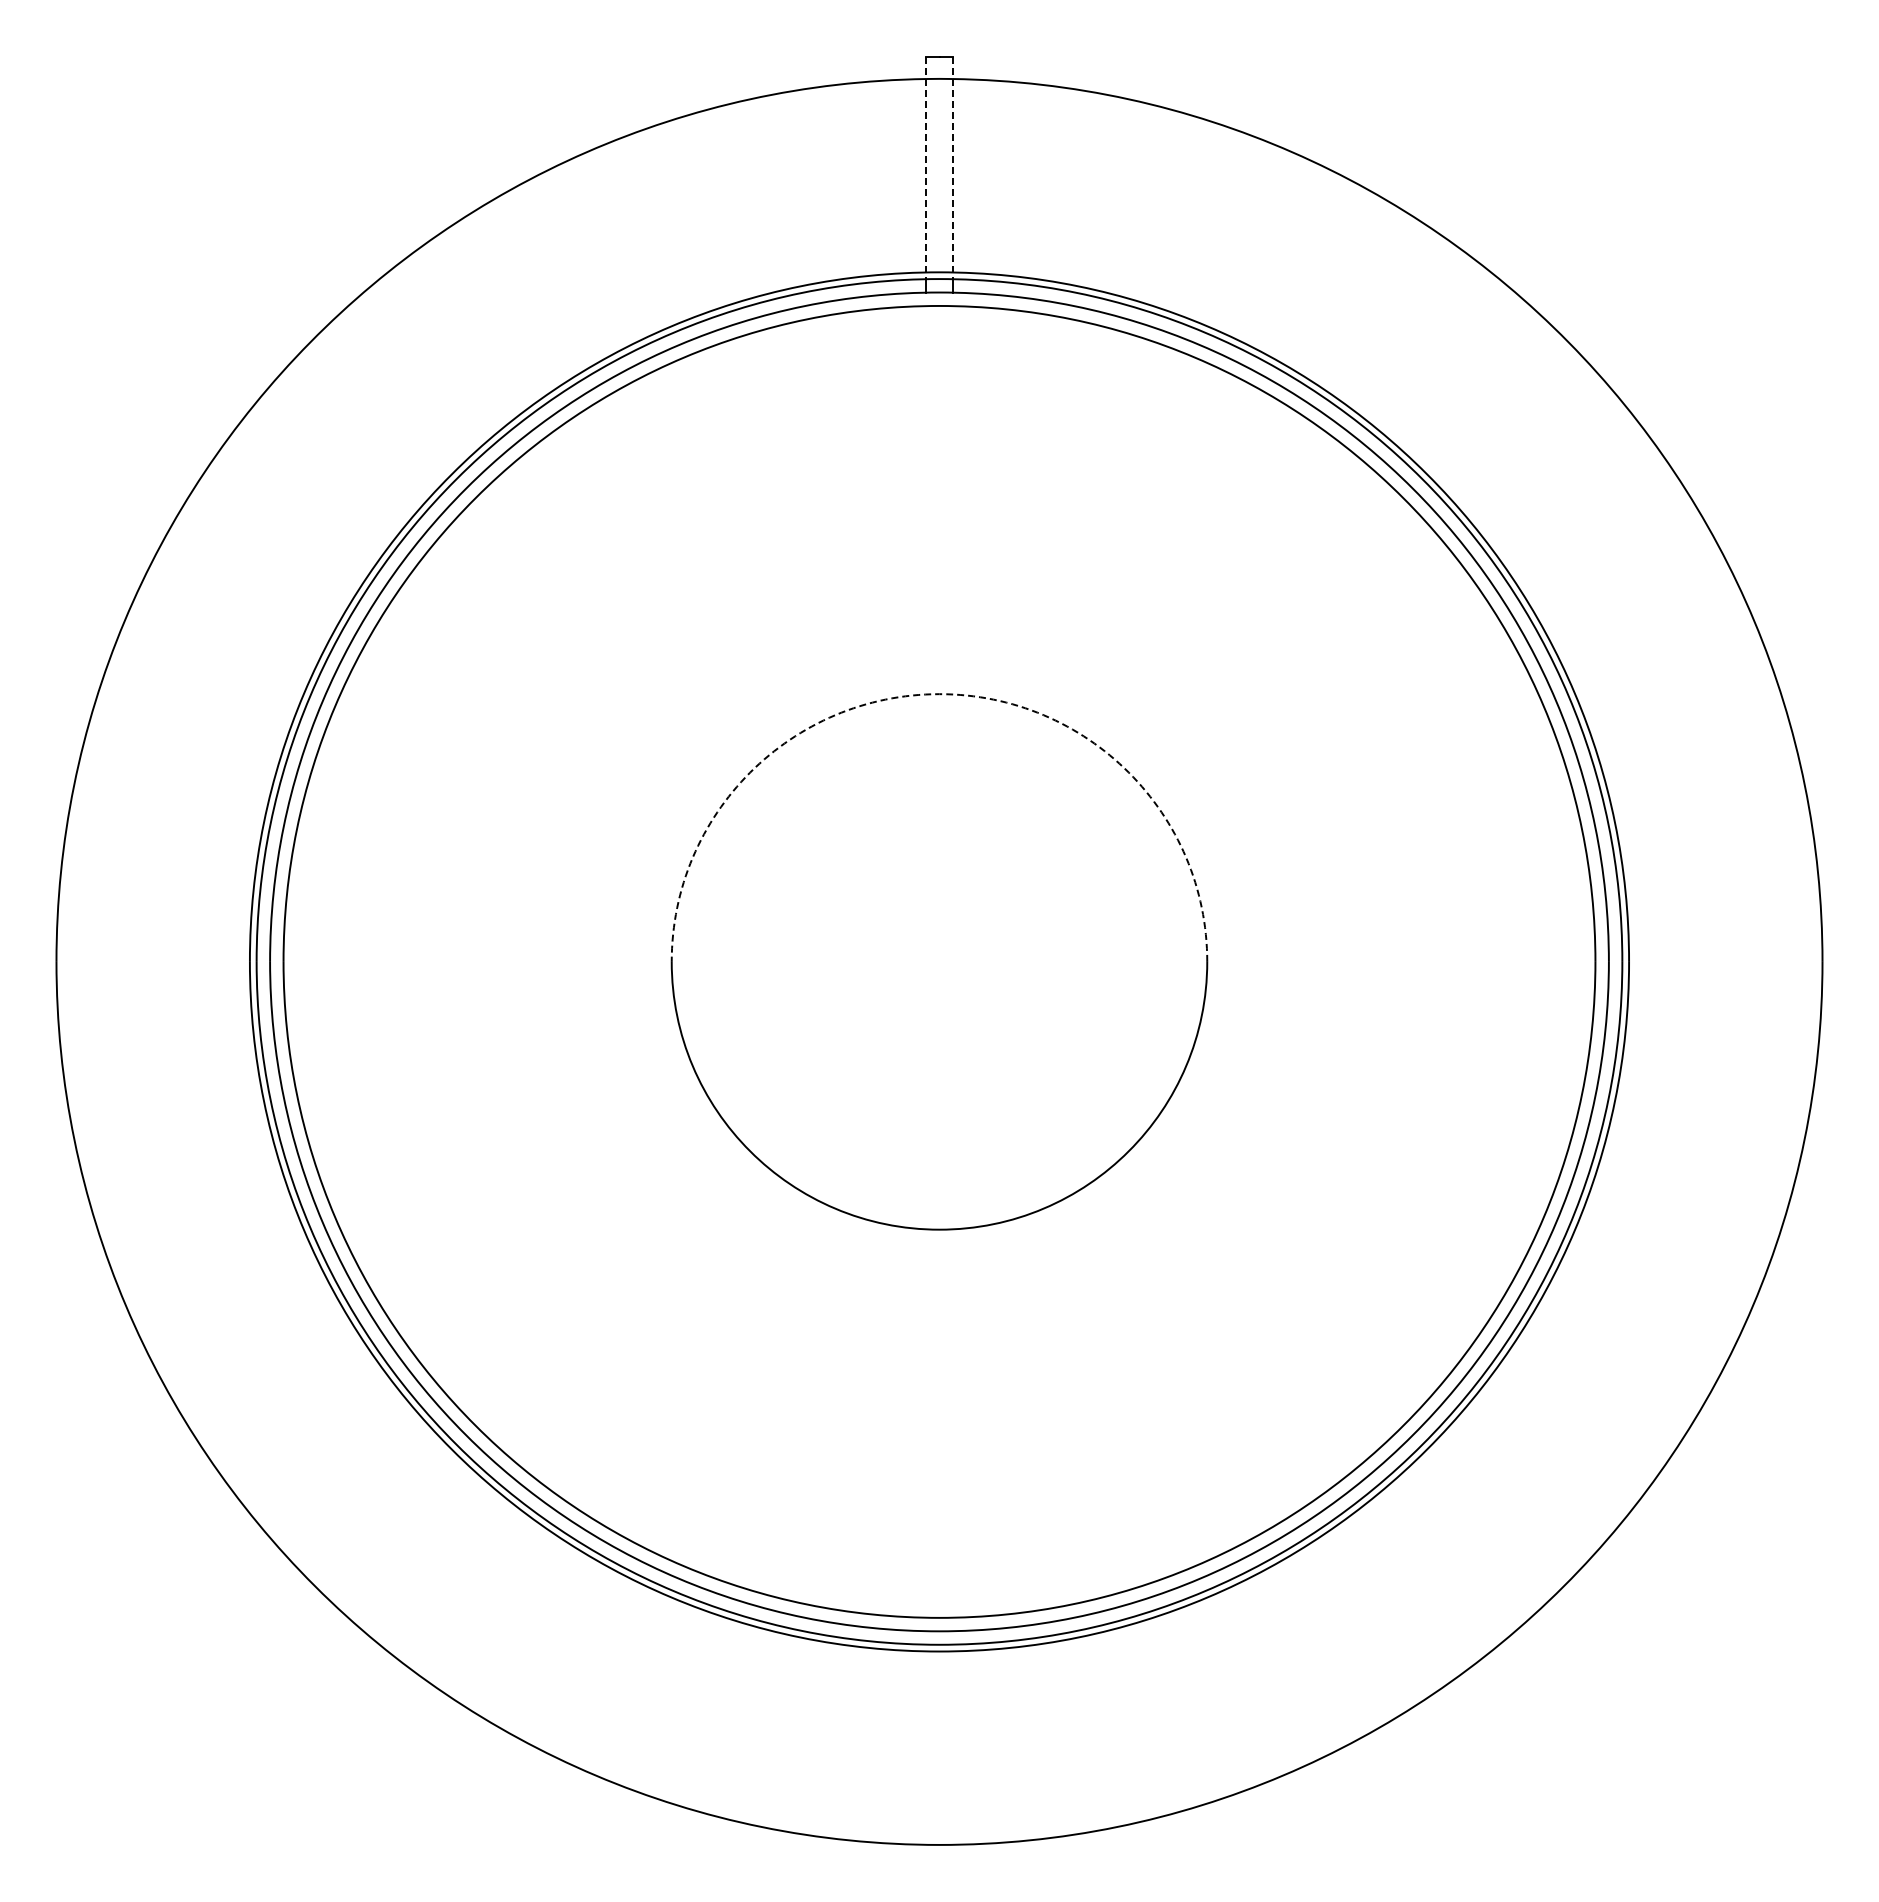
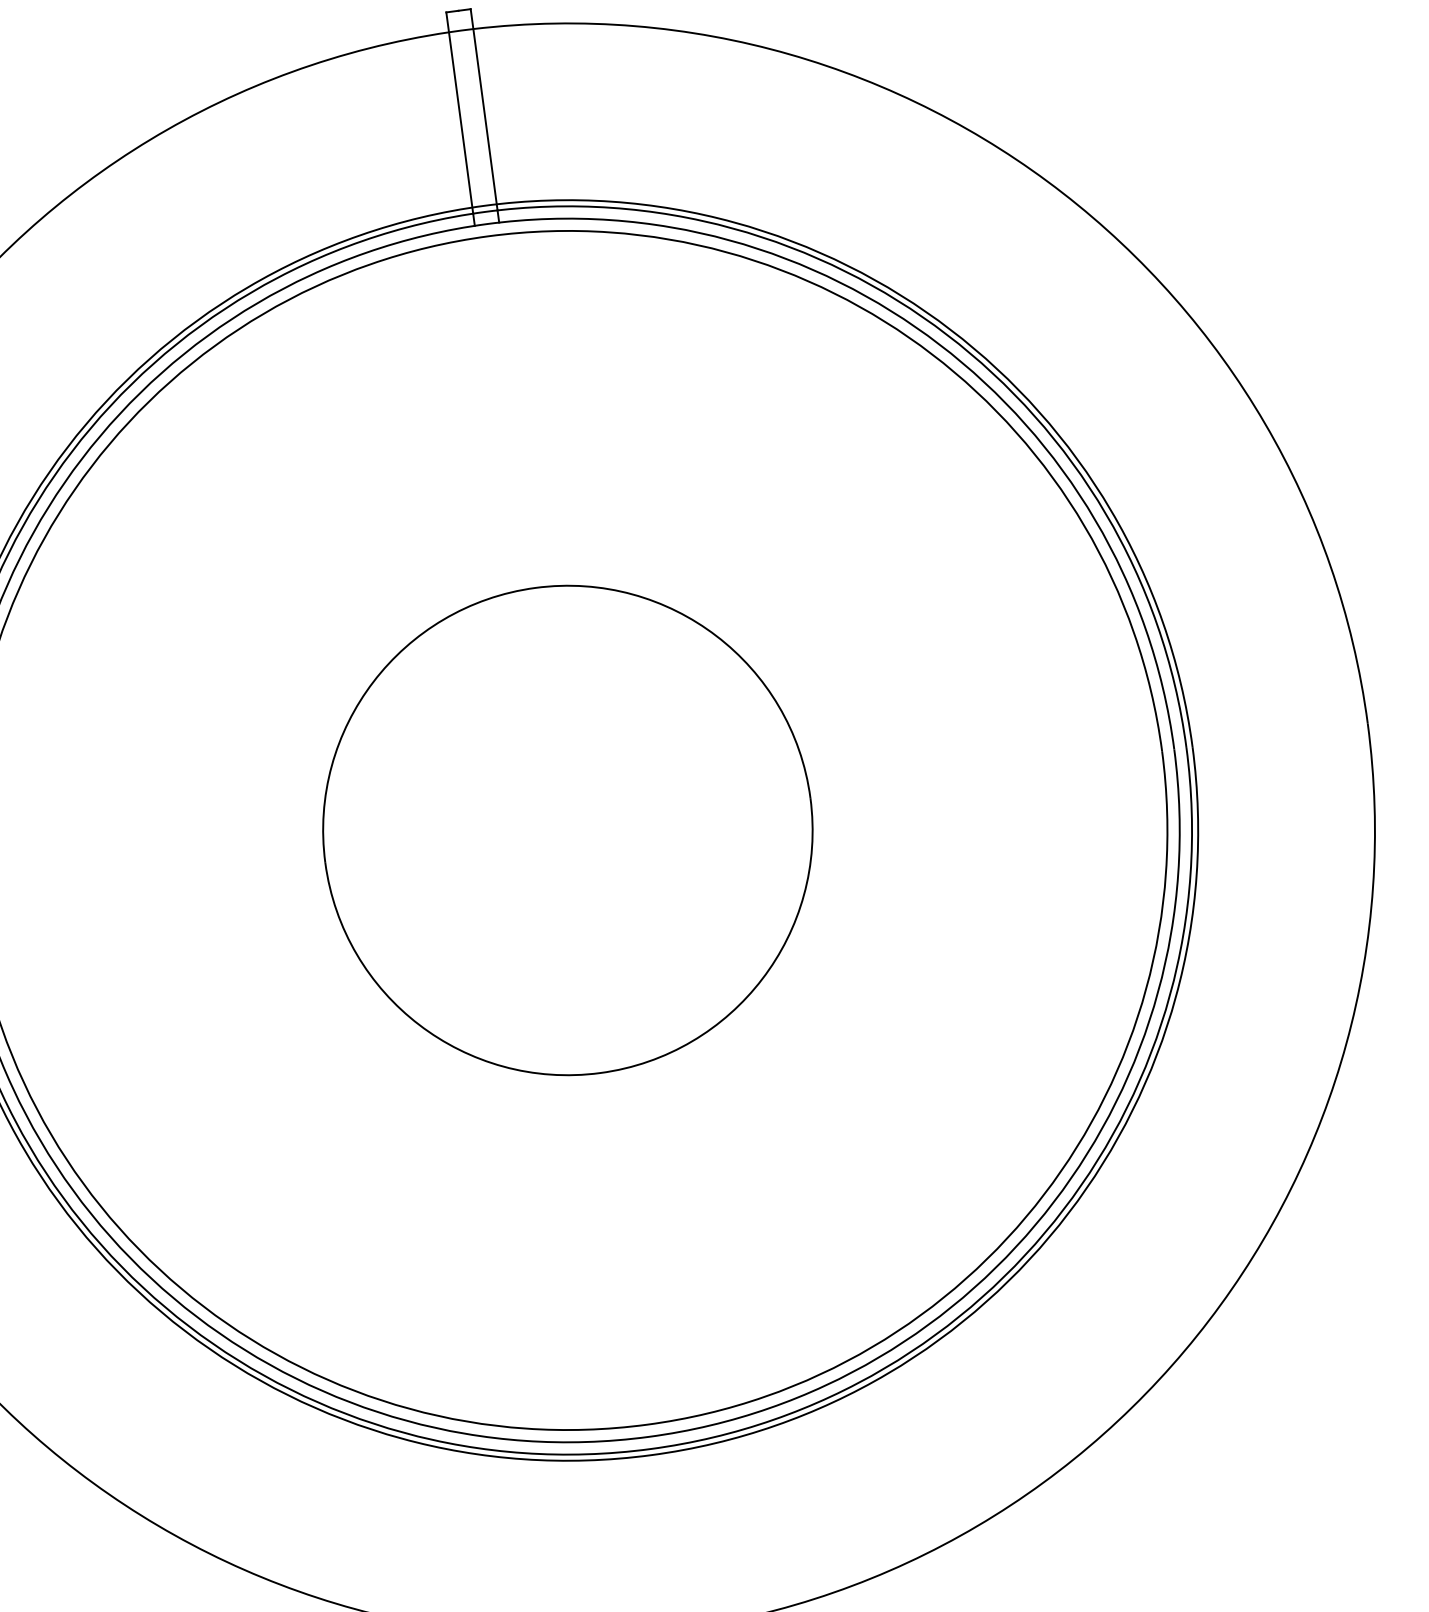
line: (926, 168) -> (460, 113), dashed -> solid
line: (952, 168) -> (483, 110), dashed -> solid
arc: (939, 694) -> (535, 588), dashed -> solid

